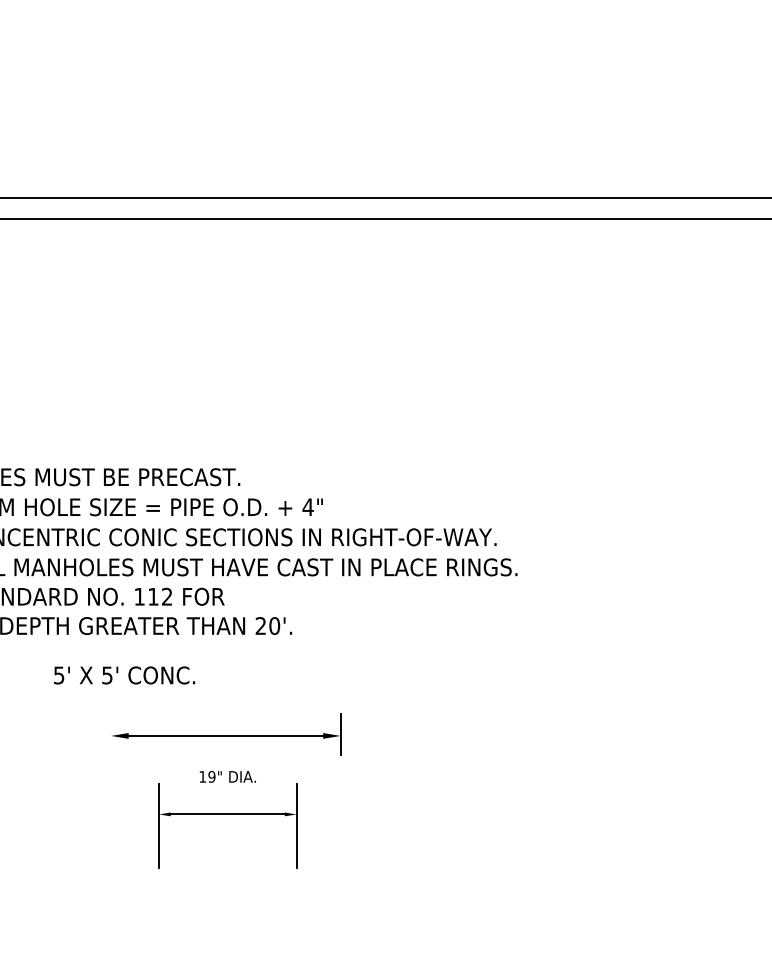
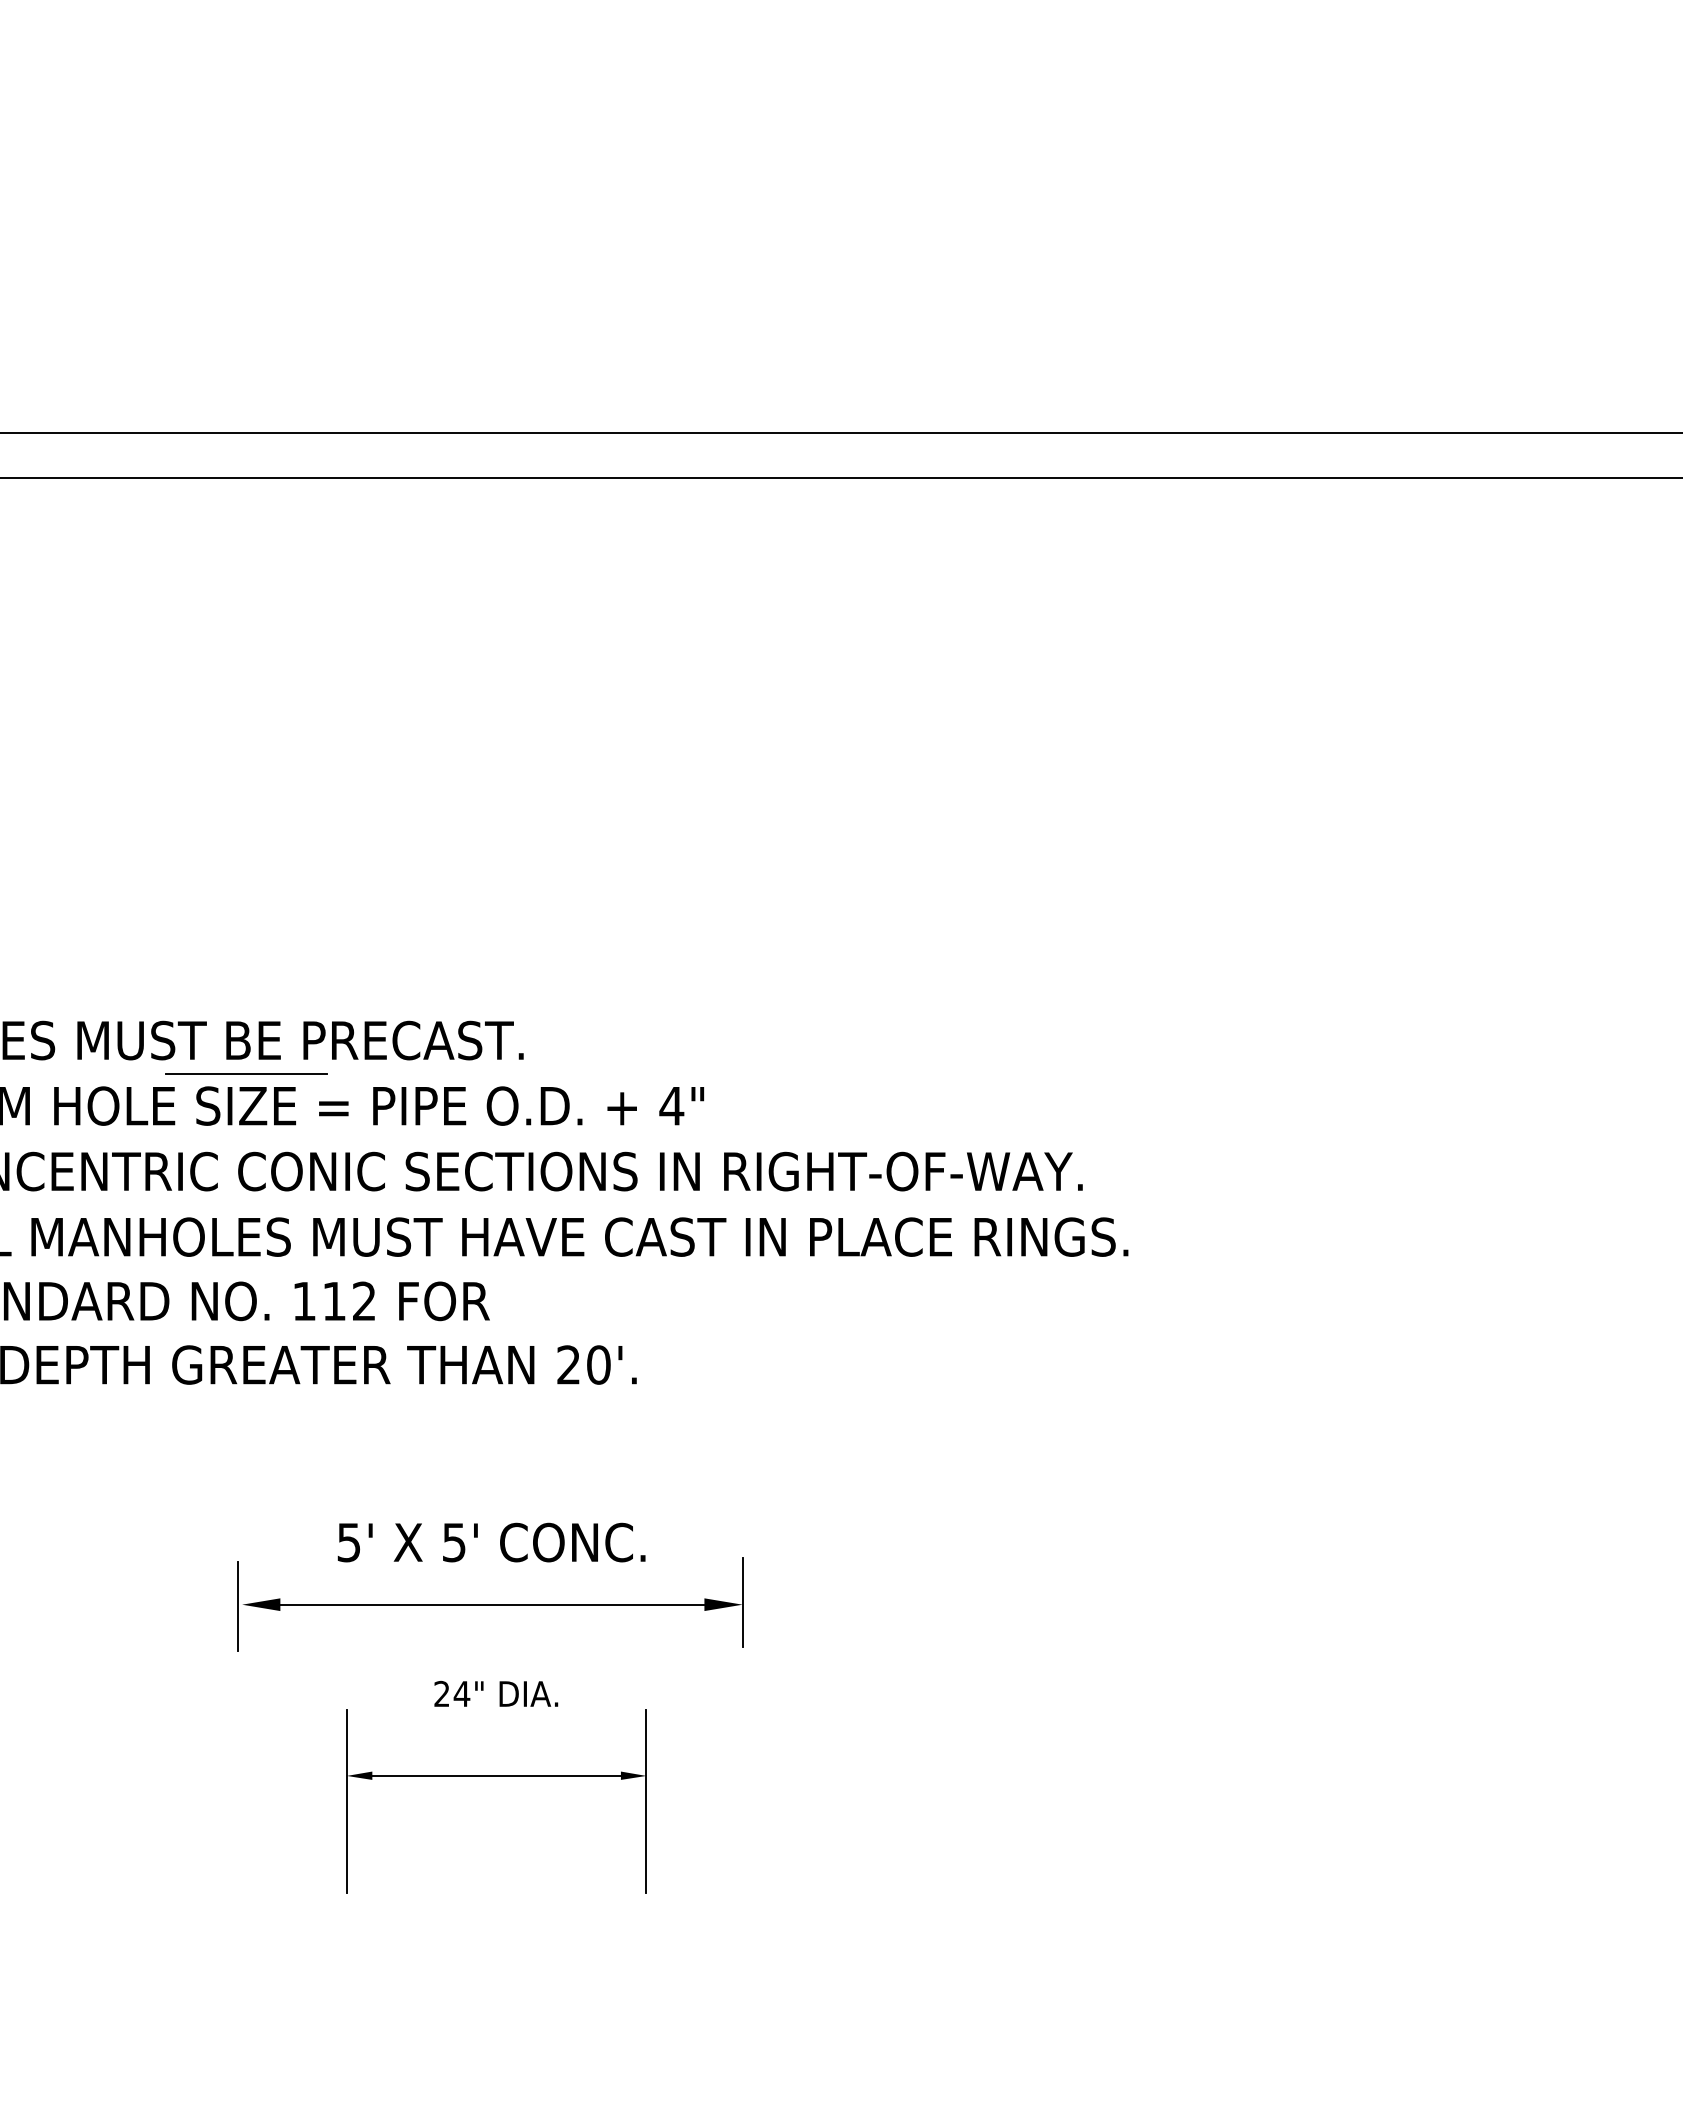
line: (112, 492) -> (245, 1073), added
text: (124, 675) -> (491, 1542), moved
line: (109, 736) -> (238, 1605), added
text: (207, 776) -> (452, 1693), 19" -> 24"

